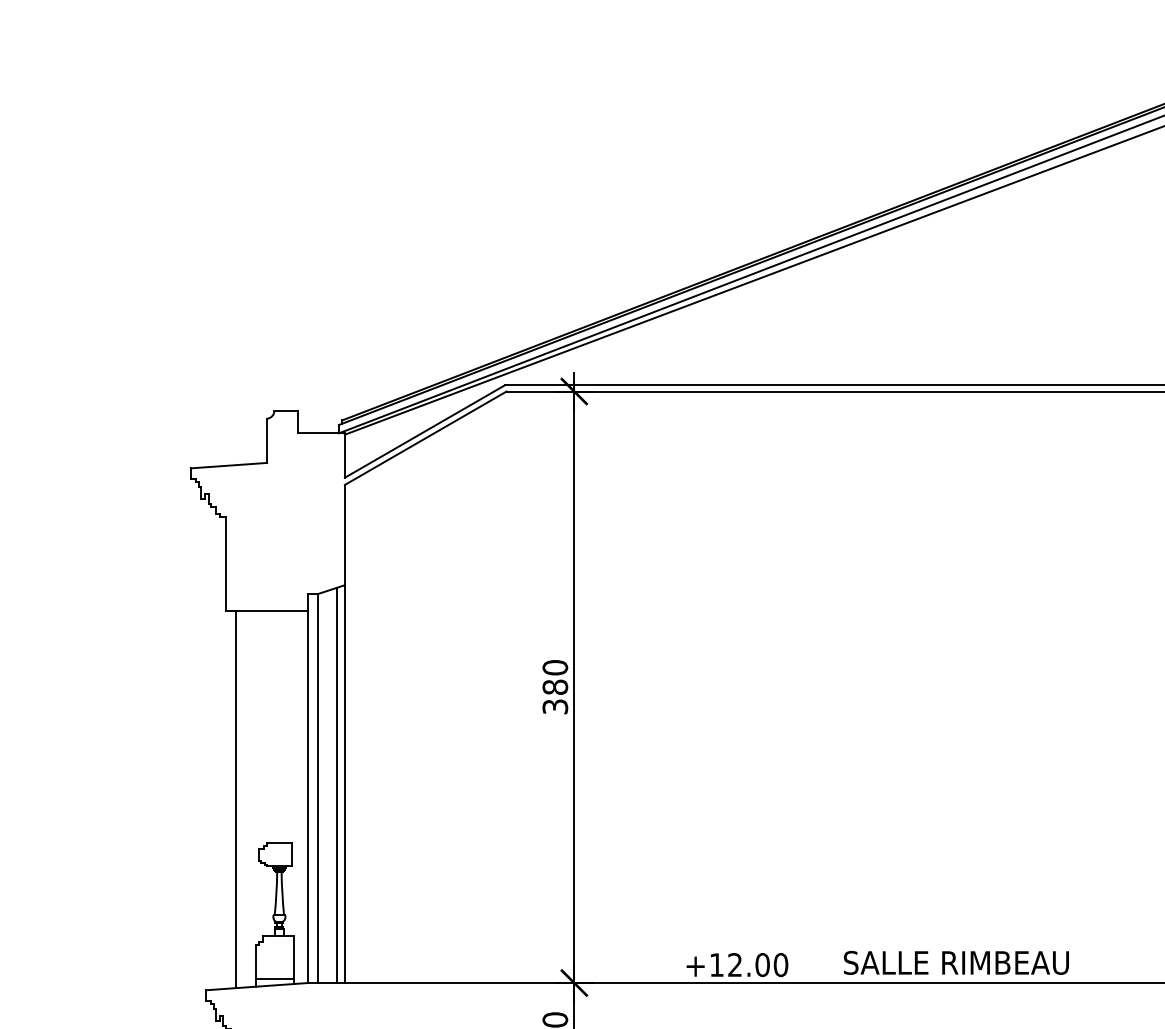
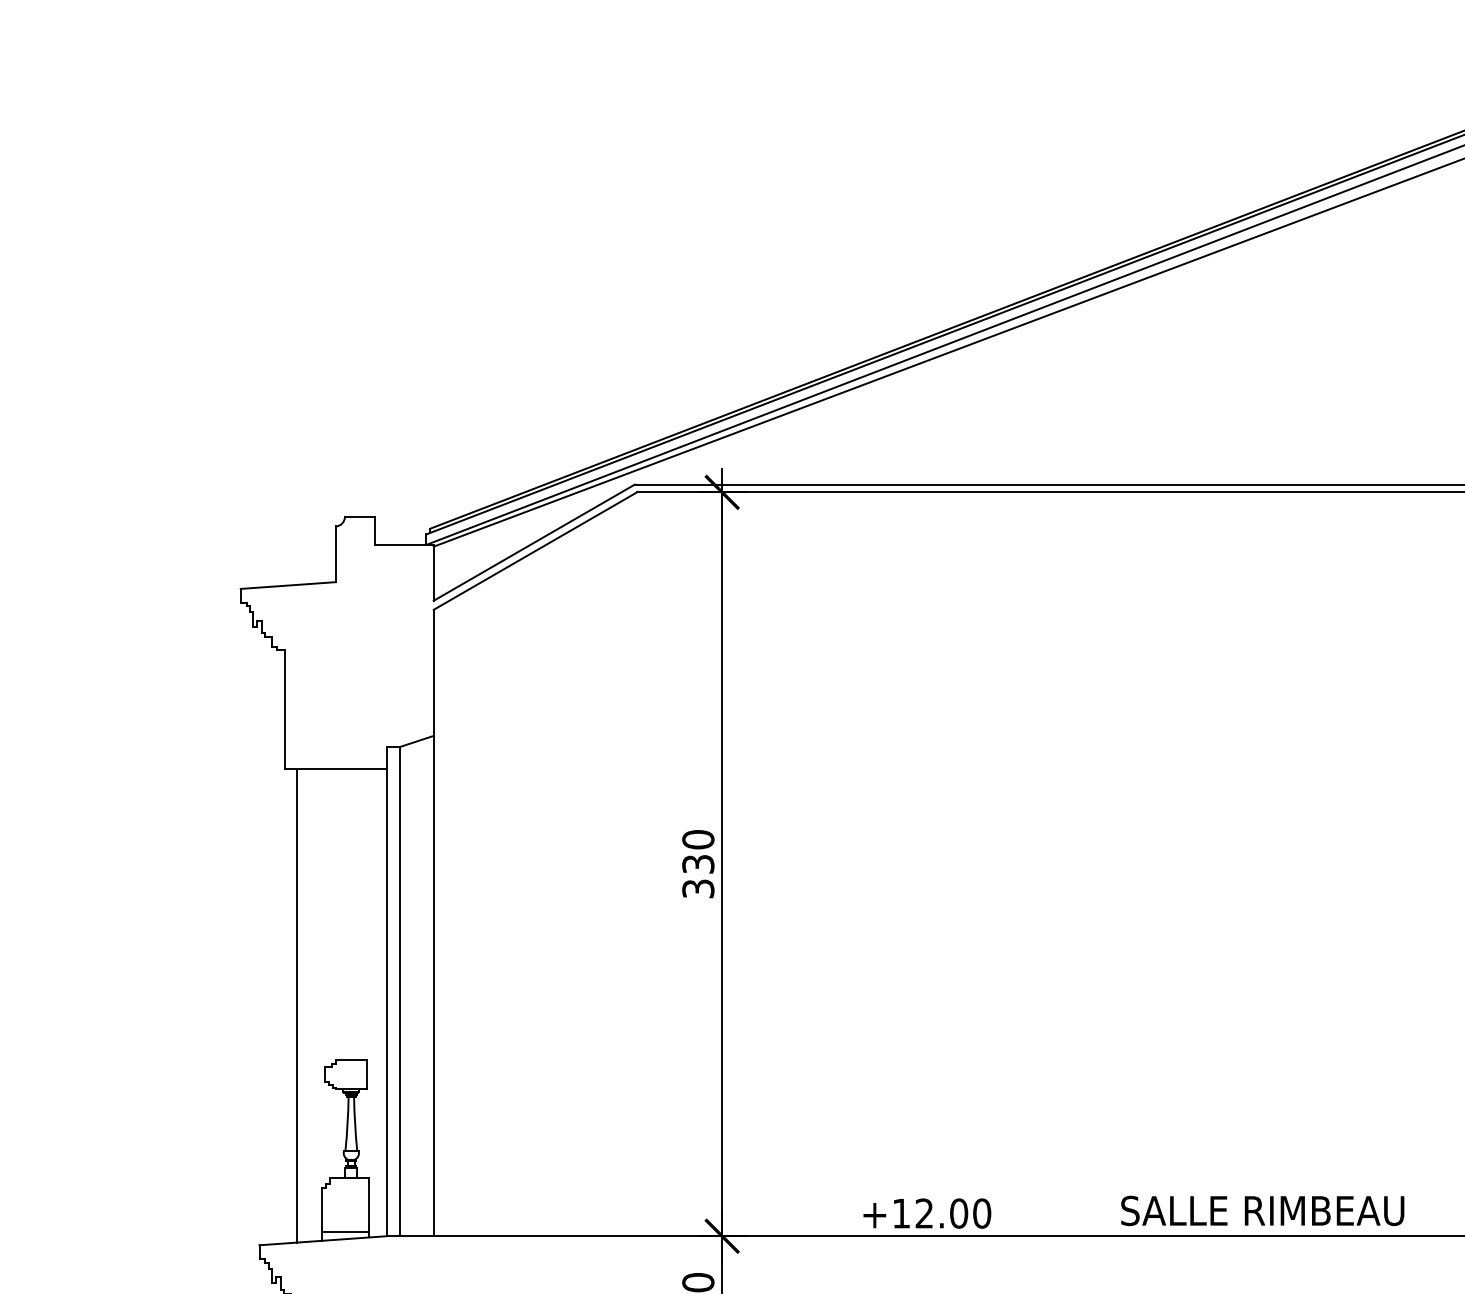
text: (555, 686) -> (698, 863), 380 -> 330
line: (336, 785) -> (423, 987), removed
text: (956, 962) -> (1262, 1210), moved

